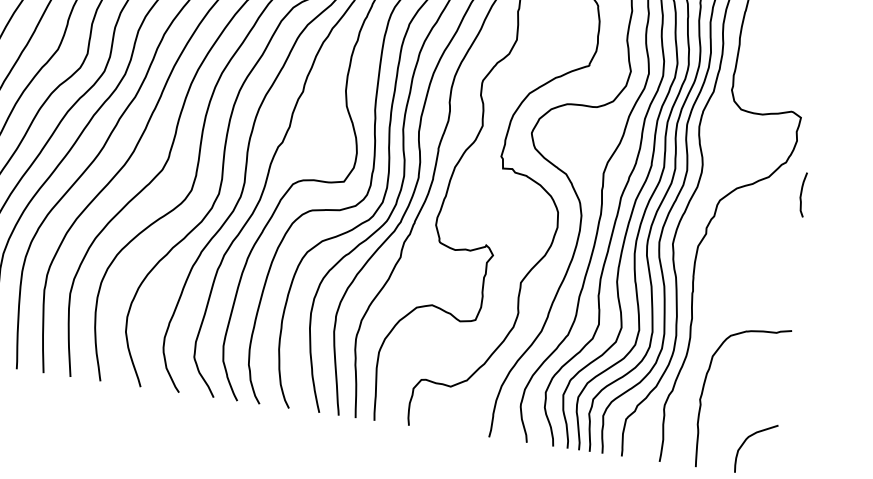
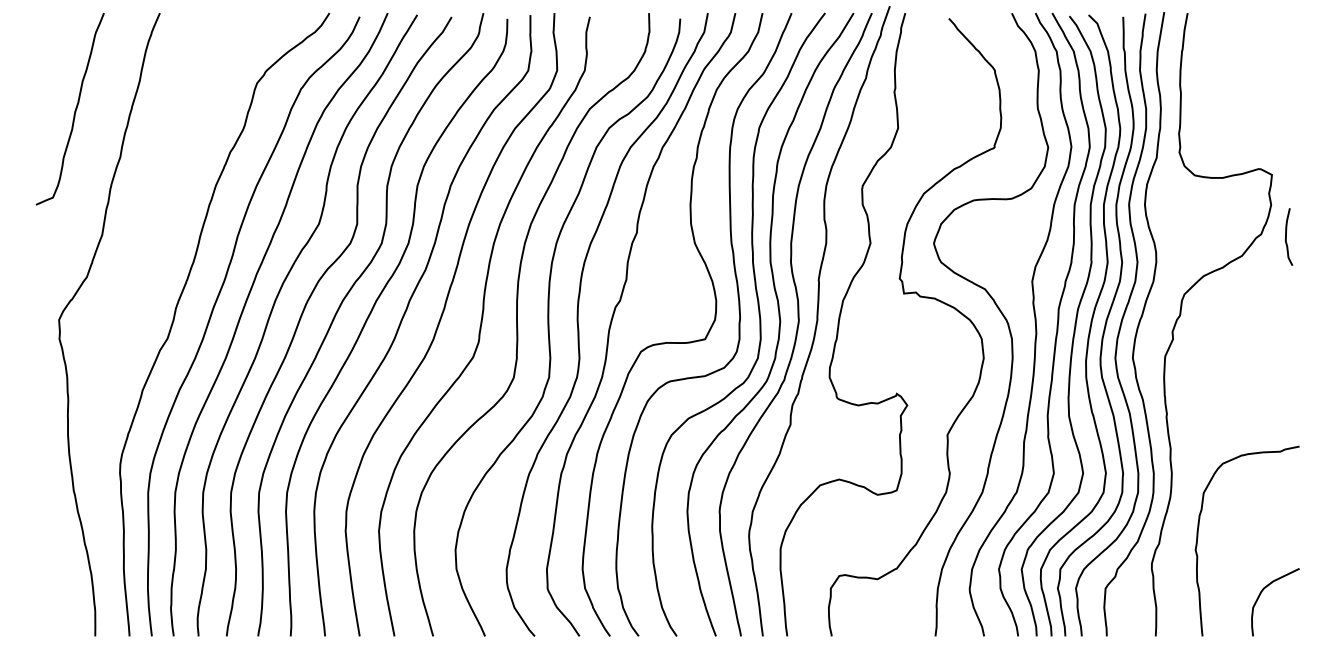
curve: (801, 194) -> (1286, 236), moved

